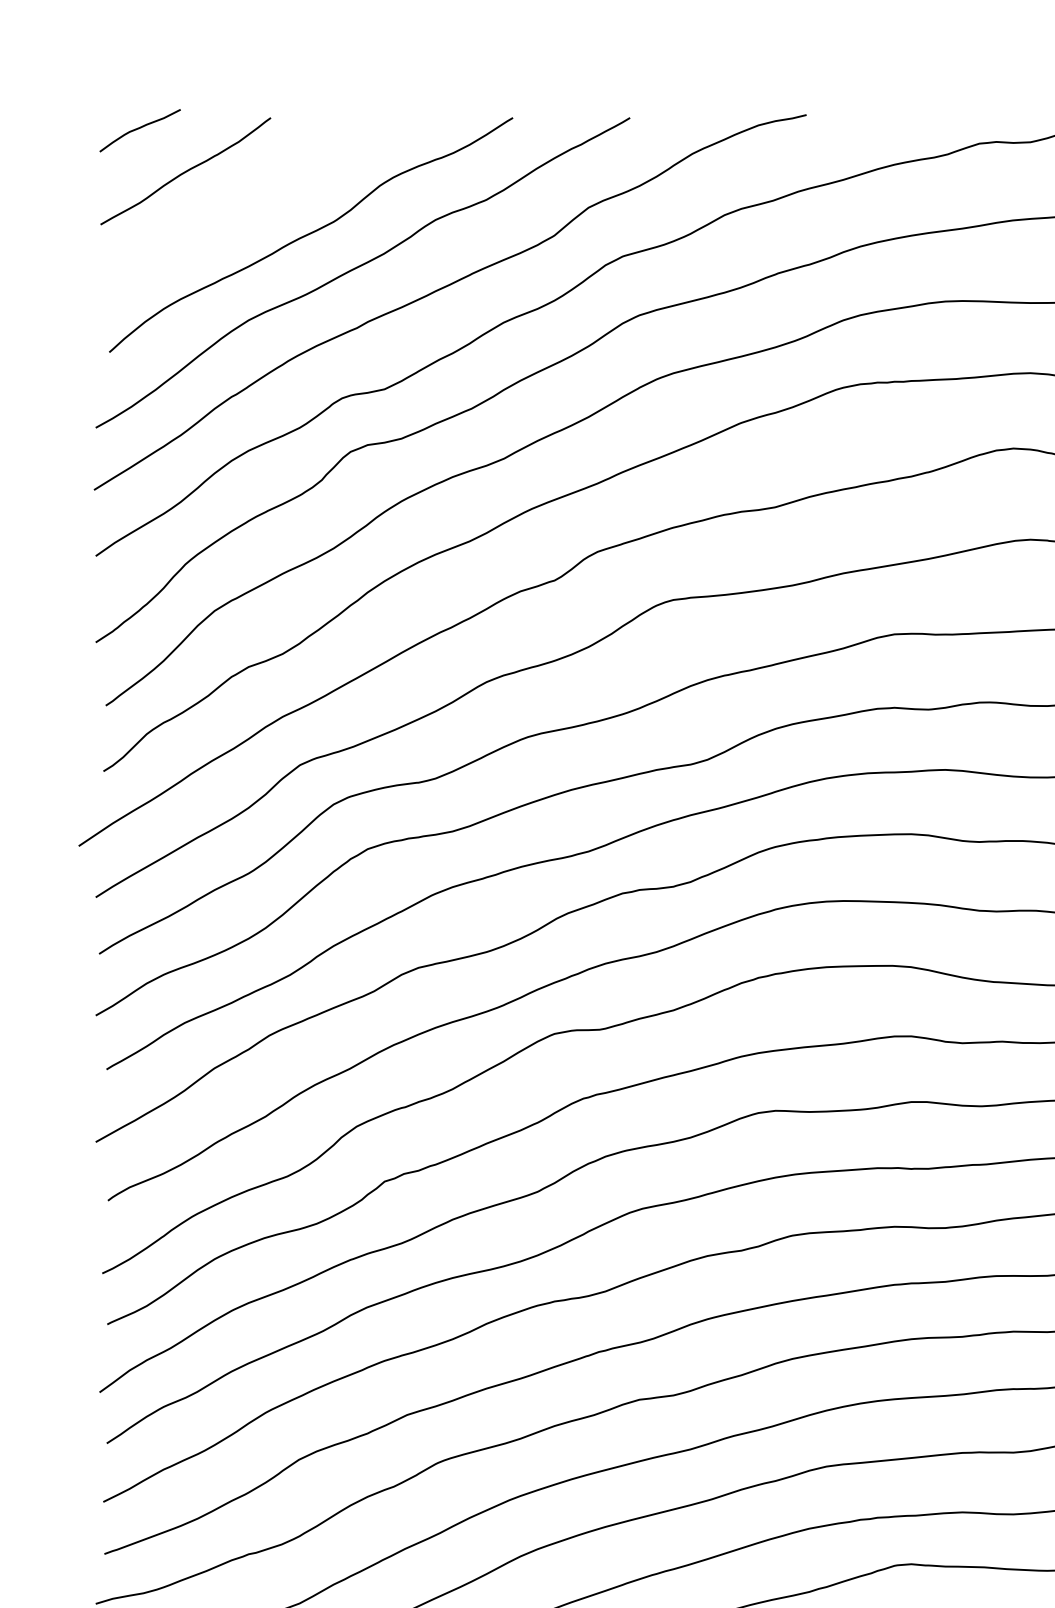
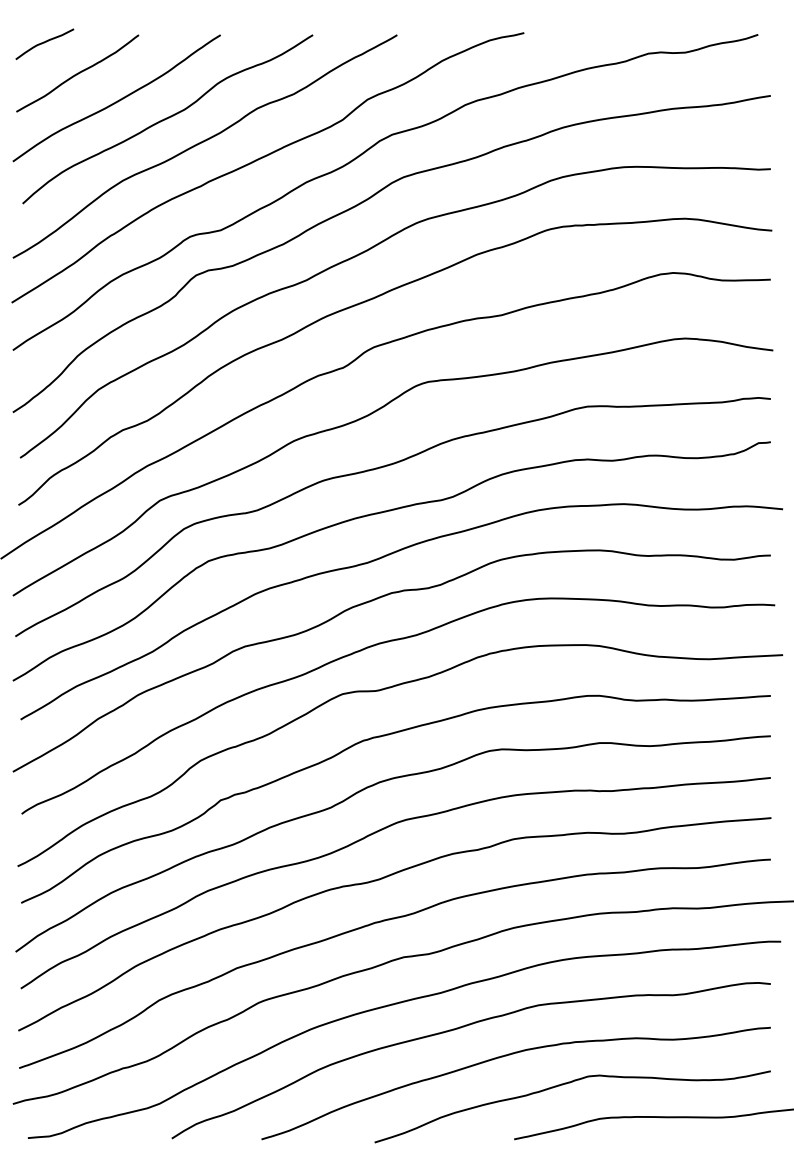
curve: (241, 208) -> (117, 100), added

